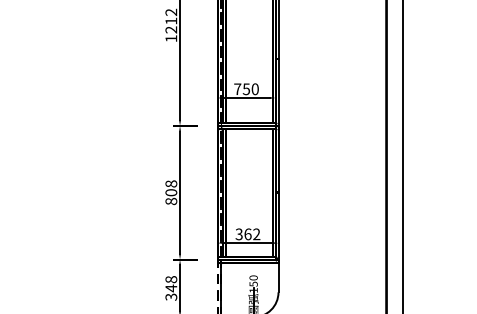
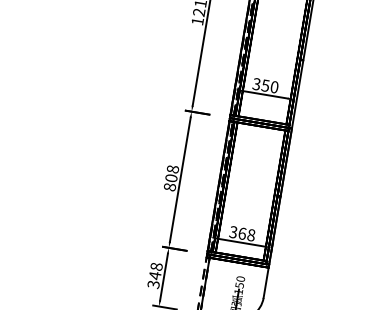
text: (237, 89) -> (256, 84), 750 -> 350
text: (256, 234) -> (251, 235), 362 -> 368

